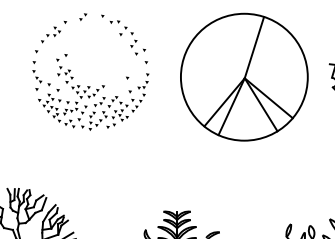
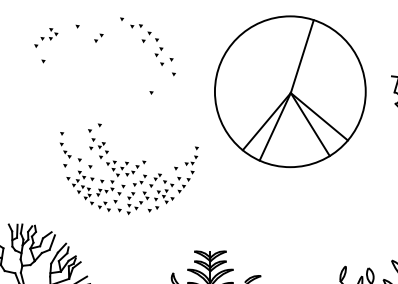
part: (83, 16) -> (99, 37), moved
part: (50, 34) -> (45, 37), moved
part: (90, 92) -> (128, 169), moved

